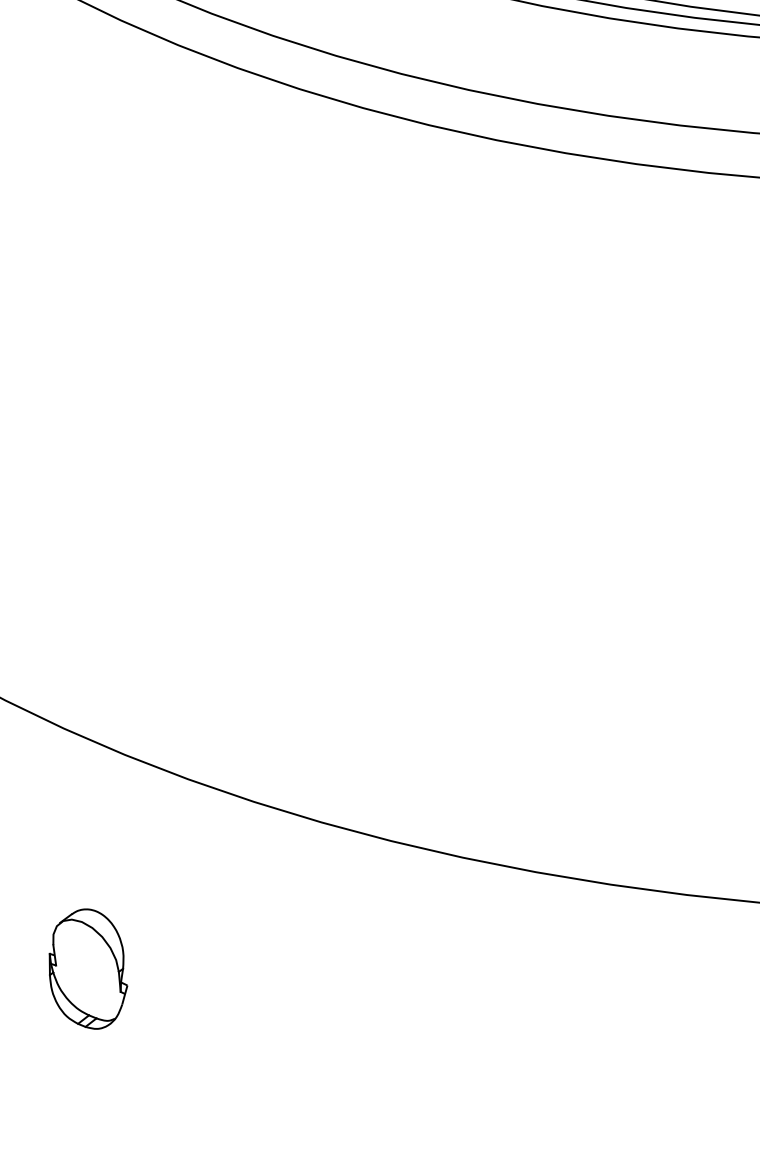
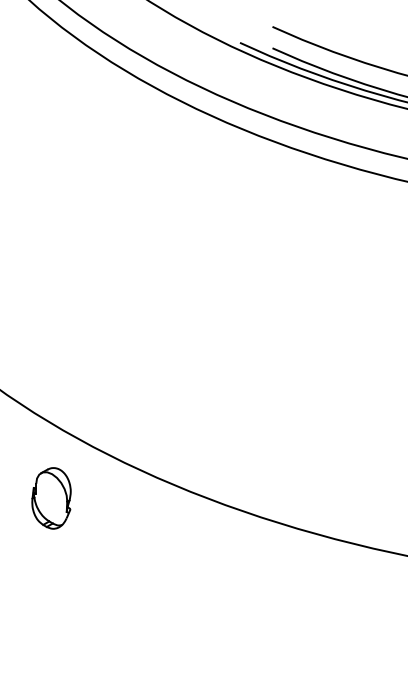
part: (87, 969) -> (51, 498), moved

